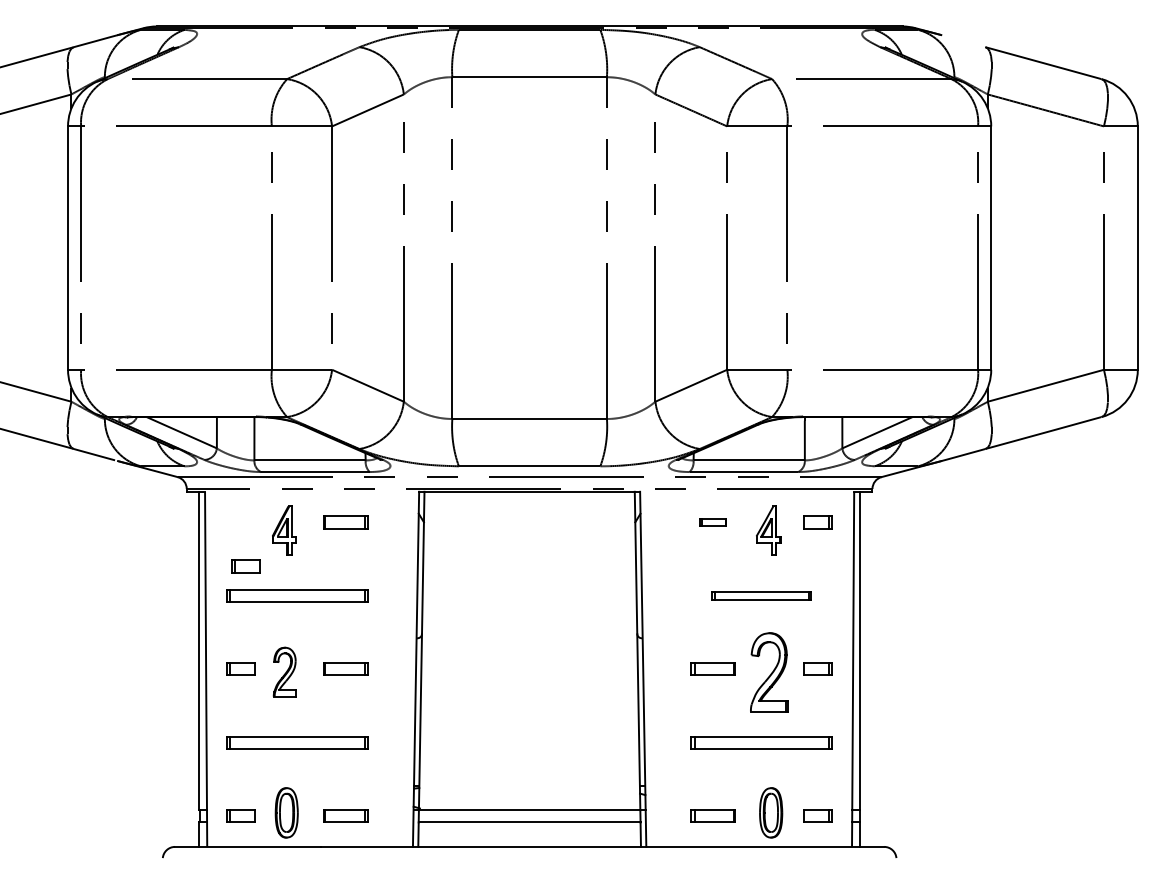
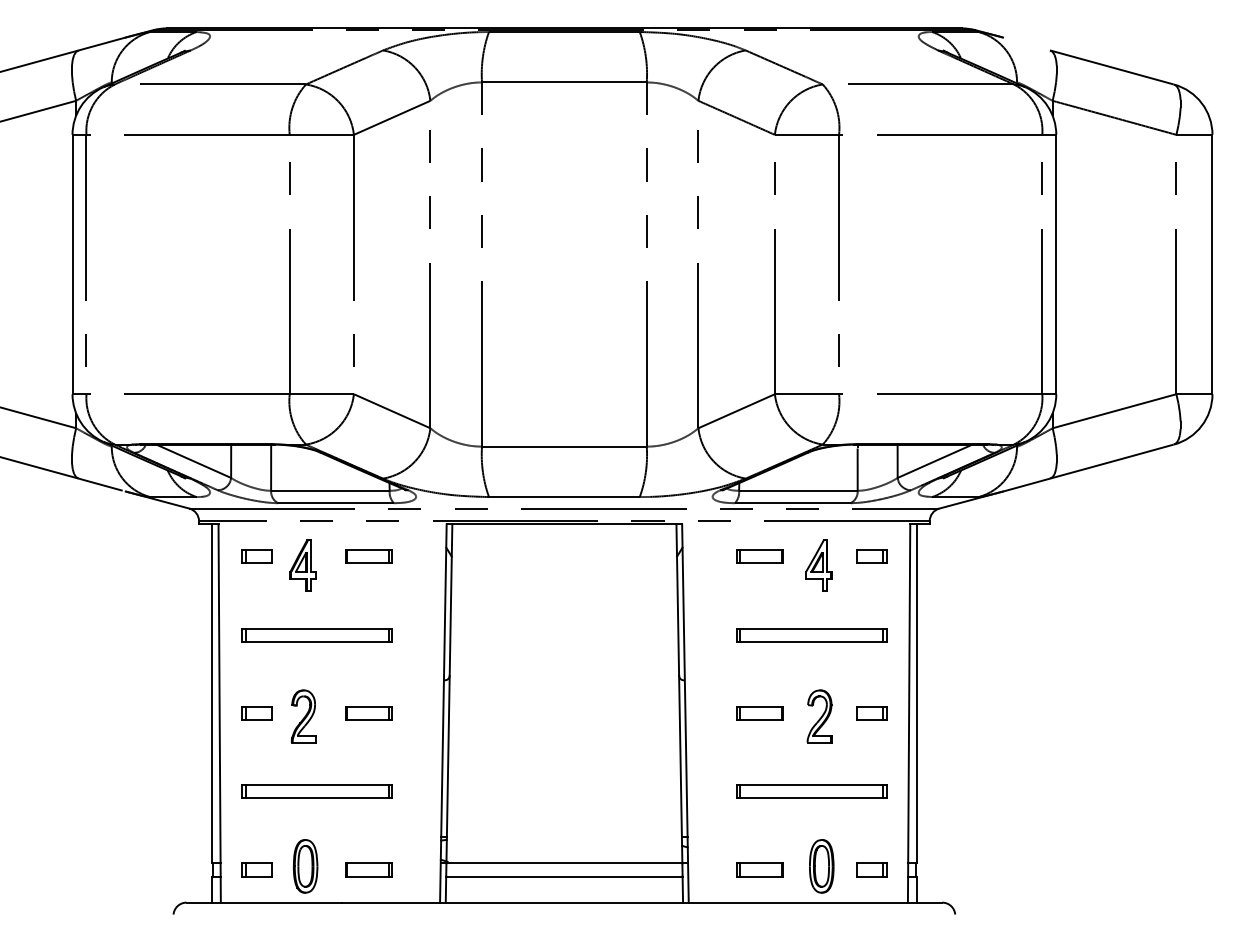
part: (712, 522) -> (759, 556), size x1.67
part: (245, 566) -> (256, 556), moved
part: (761, 595) -> (811, 634), size x1.43
part: (769, 671) -> (820, 715), size x0.62

